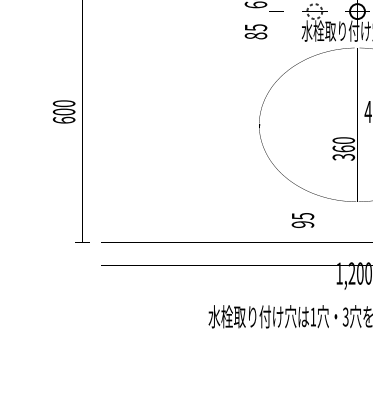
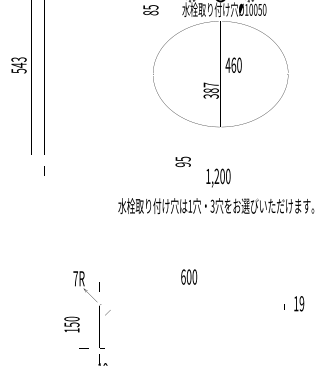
text: (63, 112) -> (18, 65), 600 -> 543
text: (342, 144) -> (210, 87), 360 -> 387
text: (301, 219) -> (182, 161), moved

